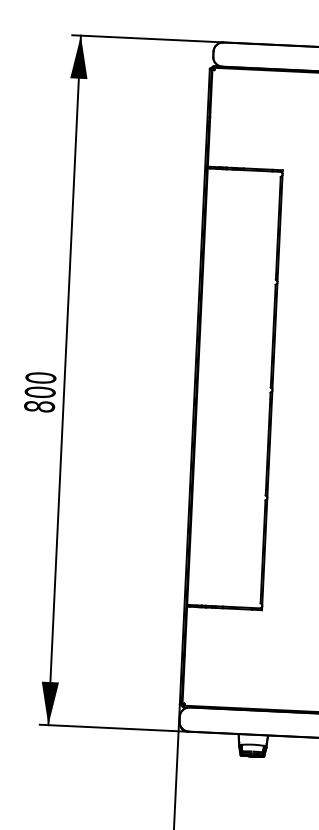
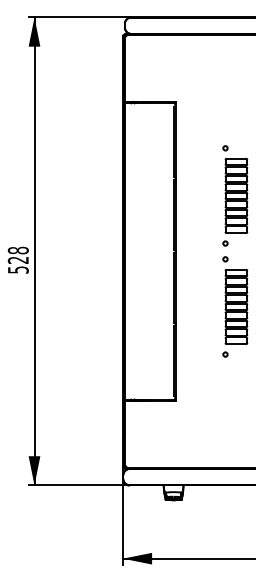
text: (39, 391) -> (17, 259), 800 -> 528

